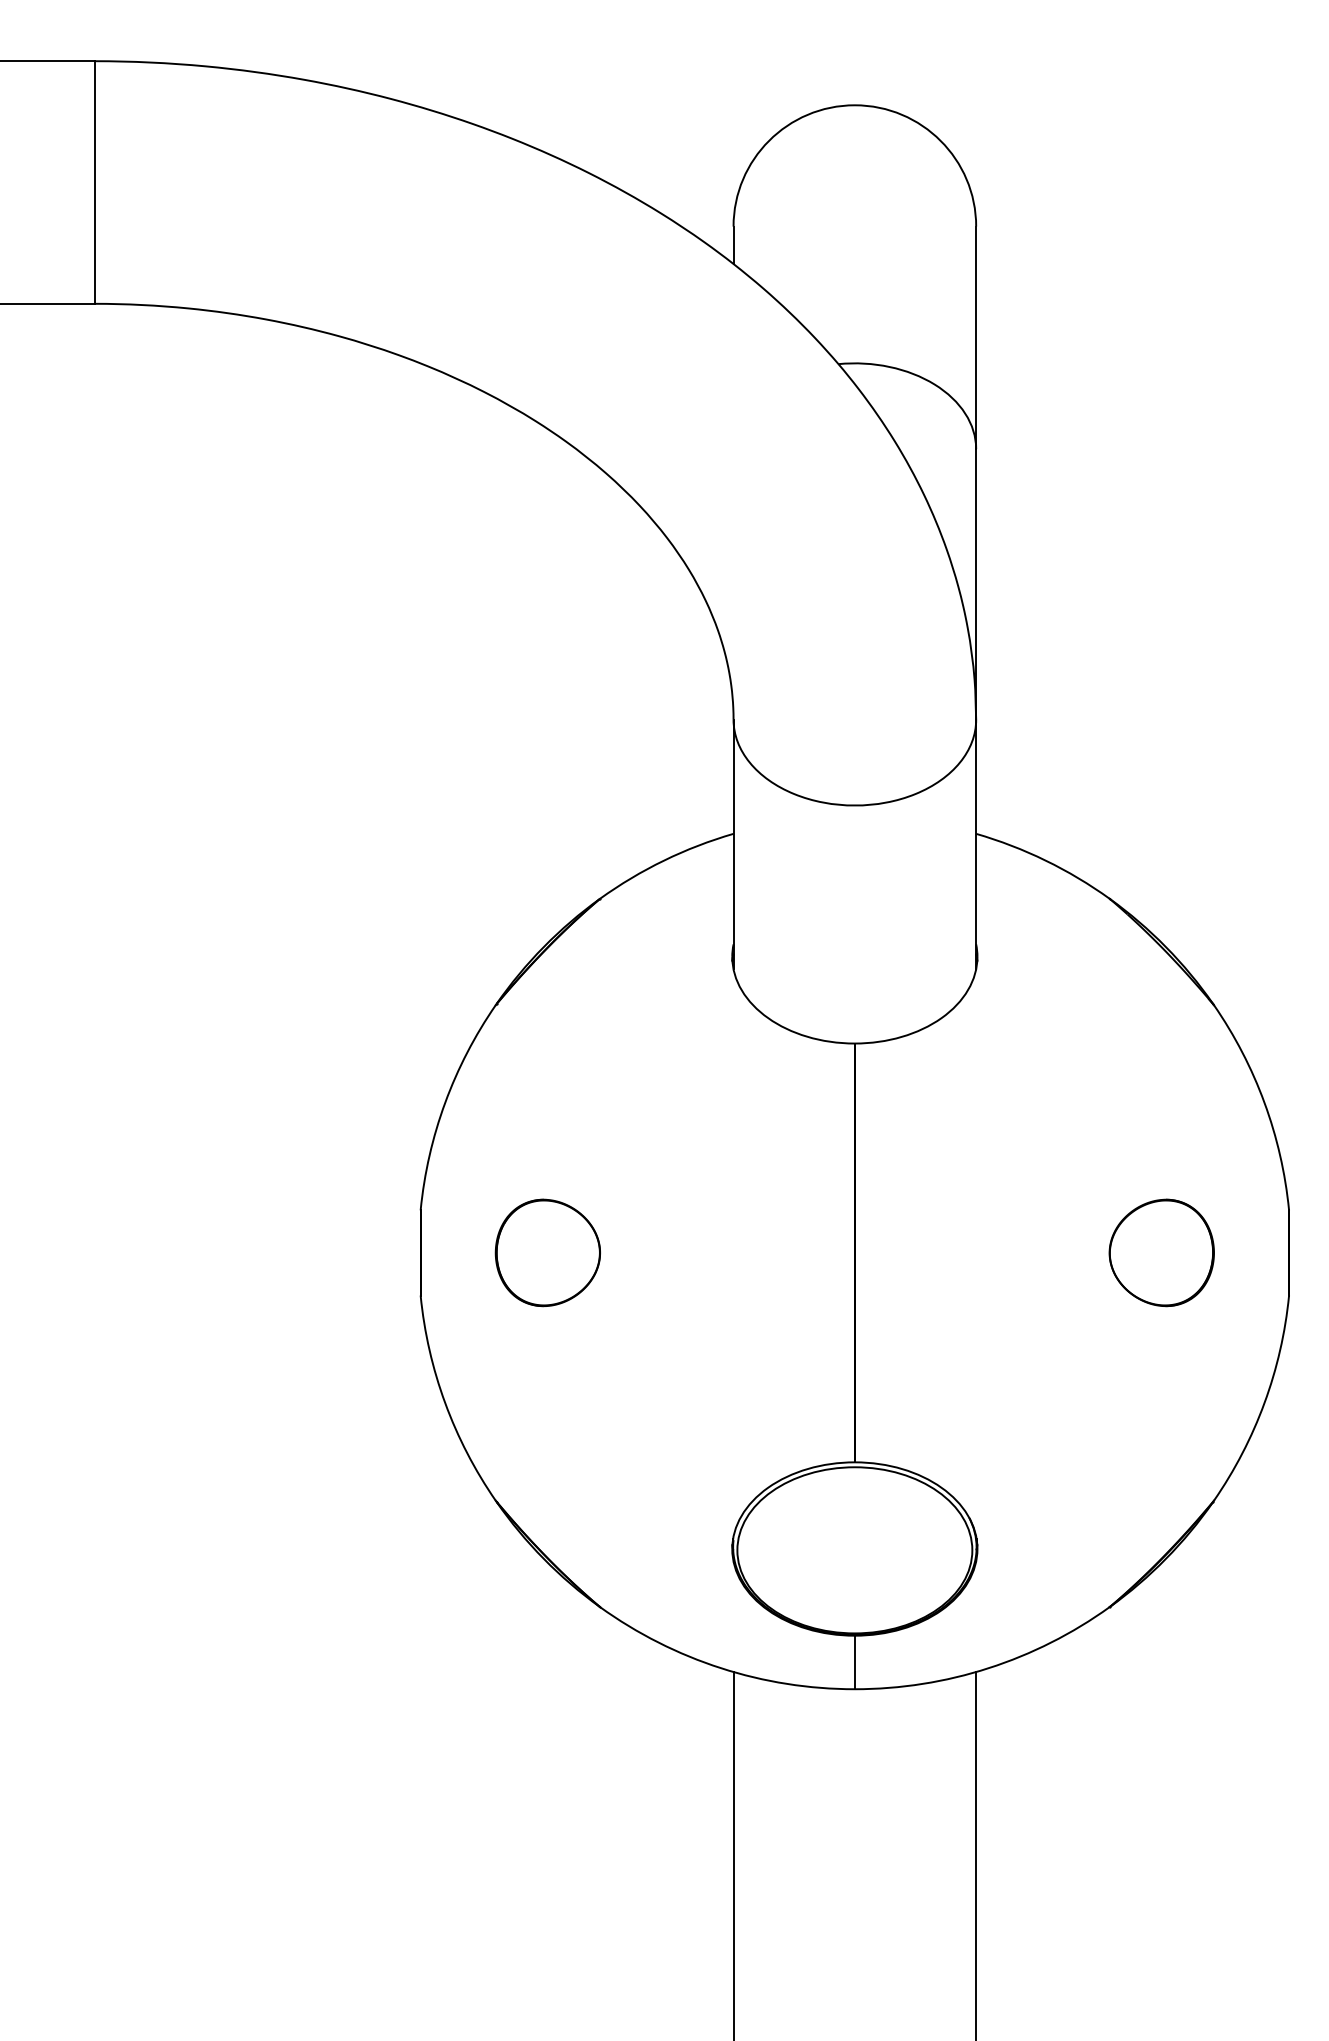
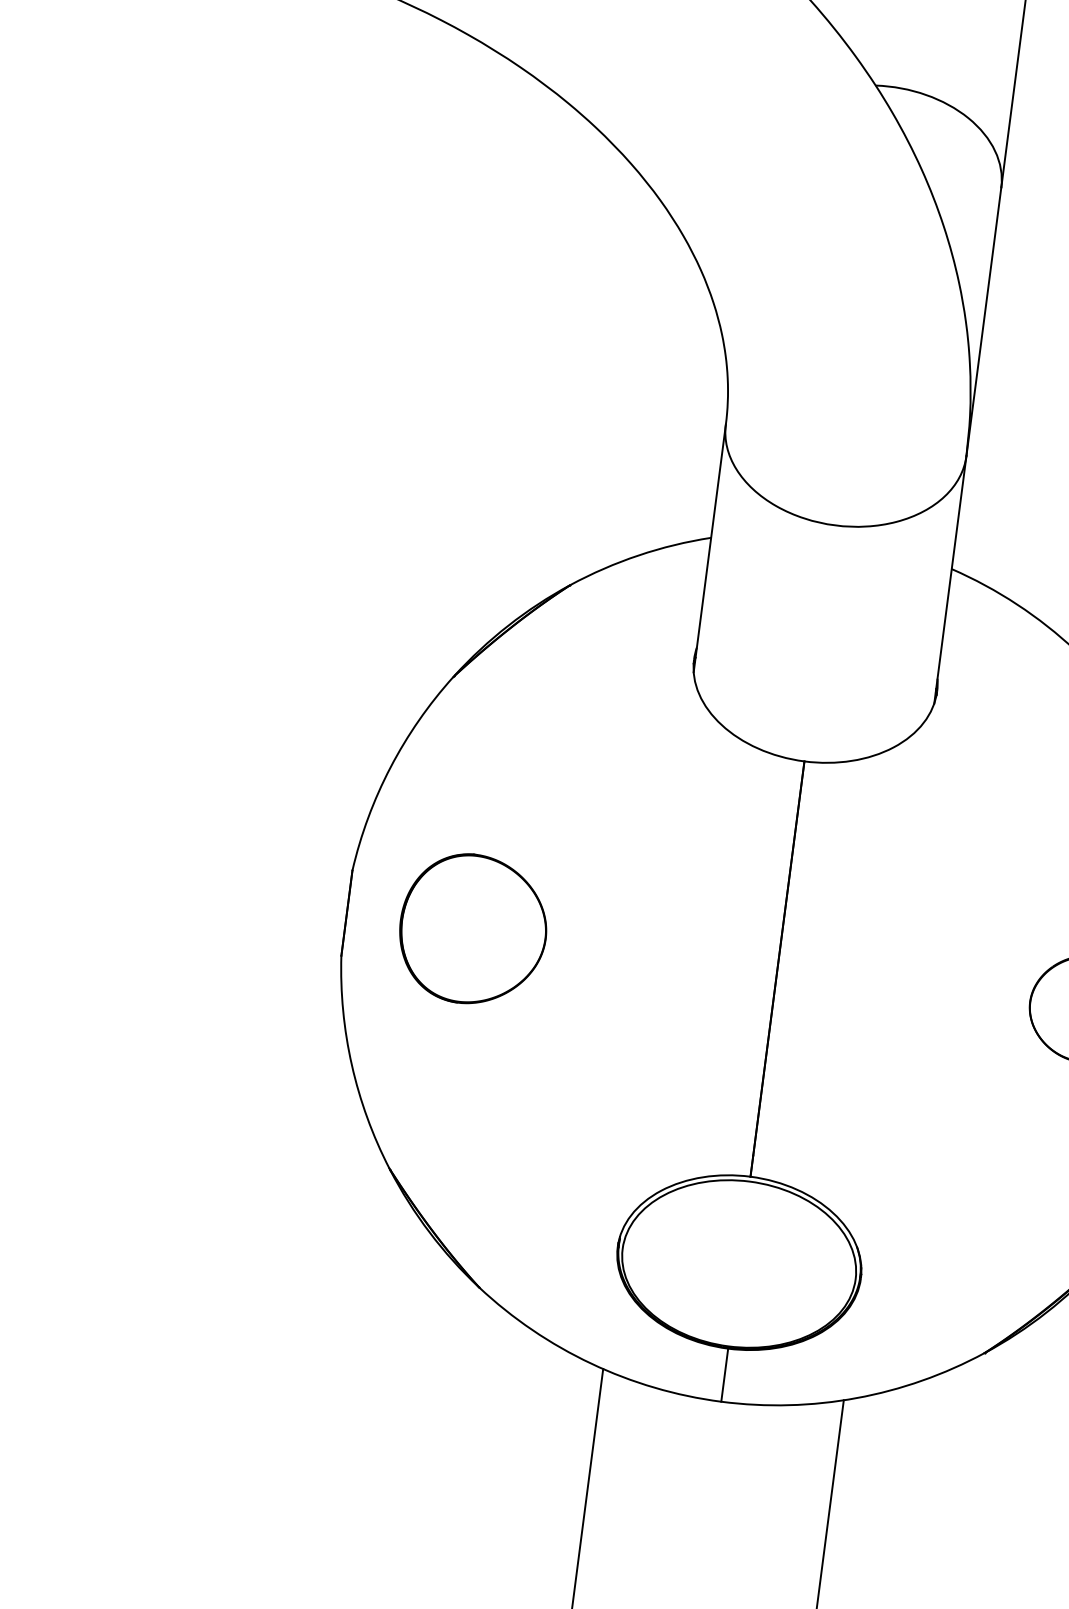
part: (547, 1252) -> (472, 929), size x1.4

